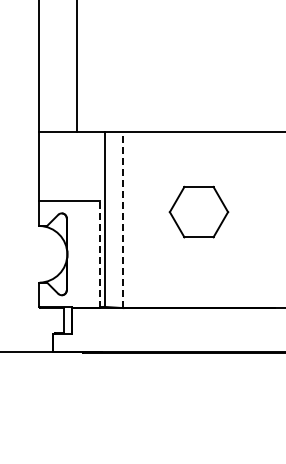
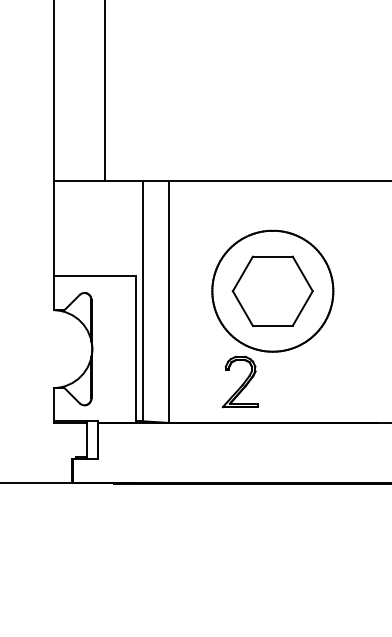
line: (123, 219) -> (169, 301), dashed -> solid
part: (198, 232) -> (272, 319), added
line: (99, 254) -> (136, 349), dashed -> solid

